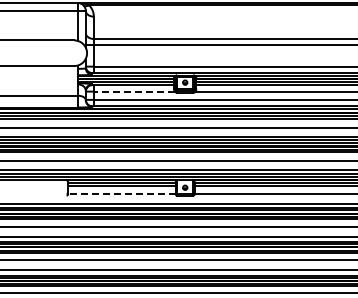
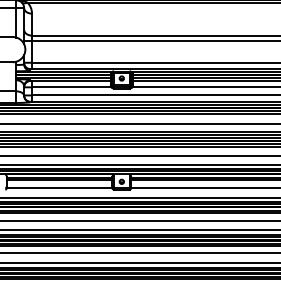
line: (133, 91) -> (70, 87), dashed -> solid
line: (121, 194) -> (59, 188), dashed -> solid

